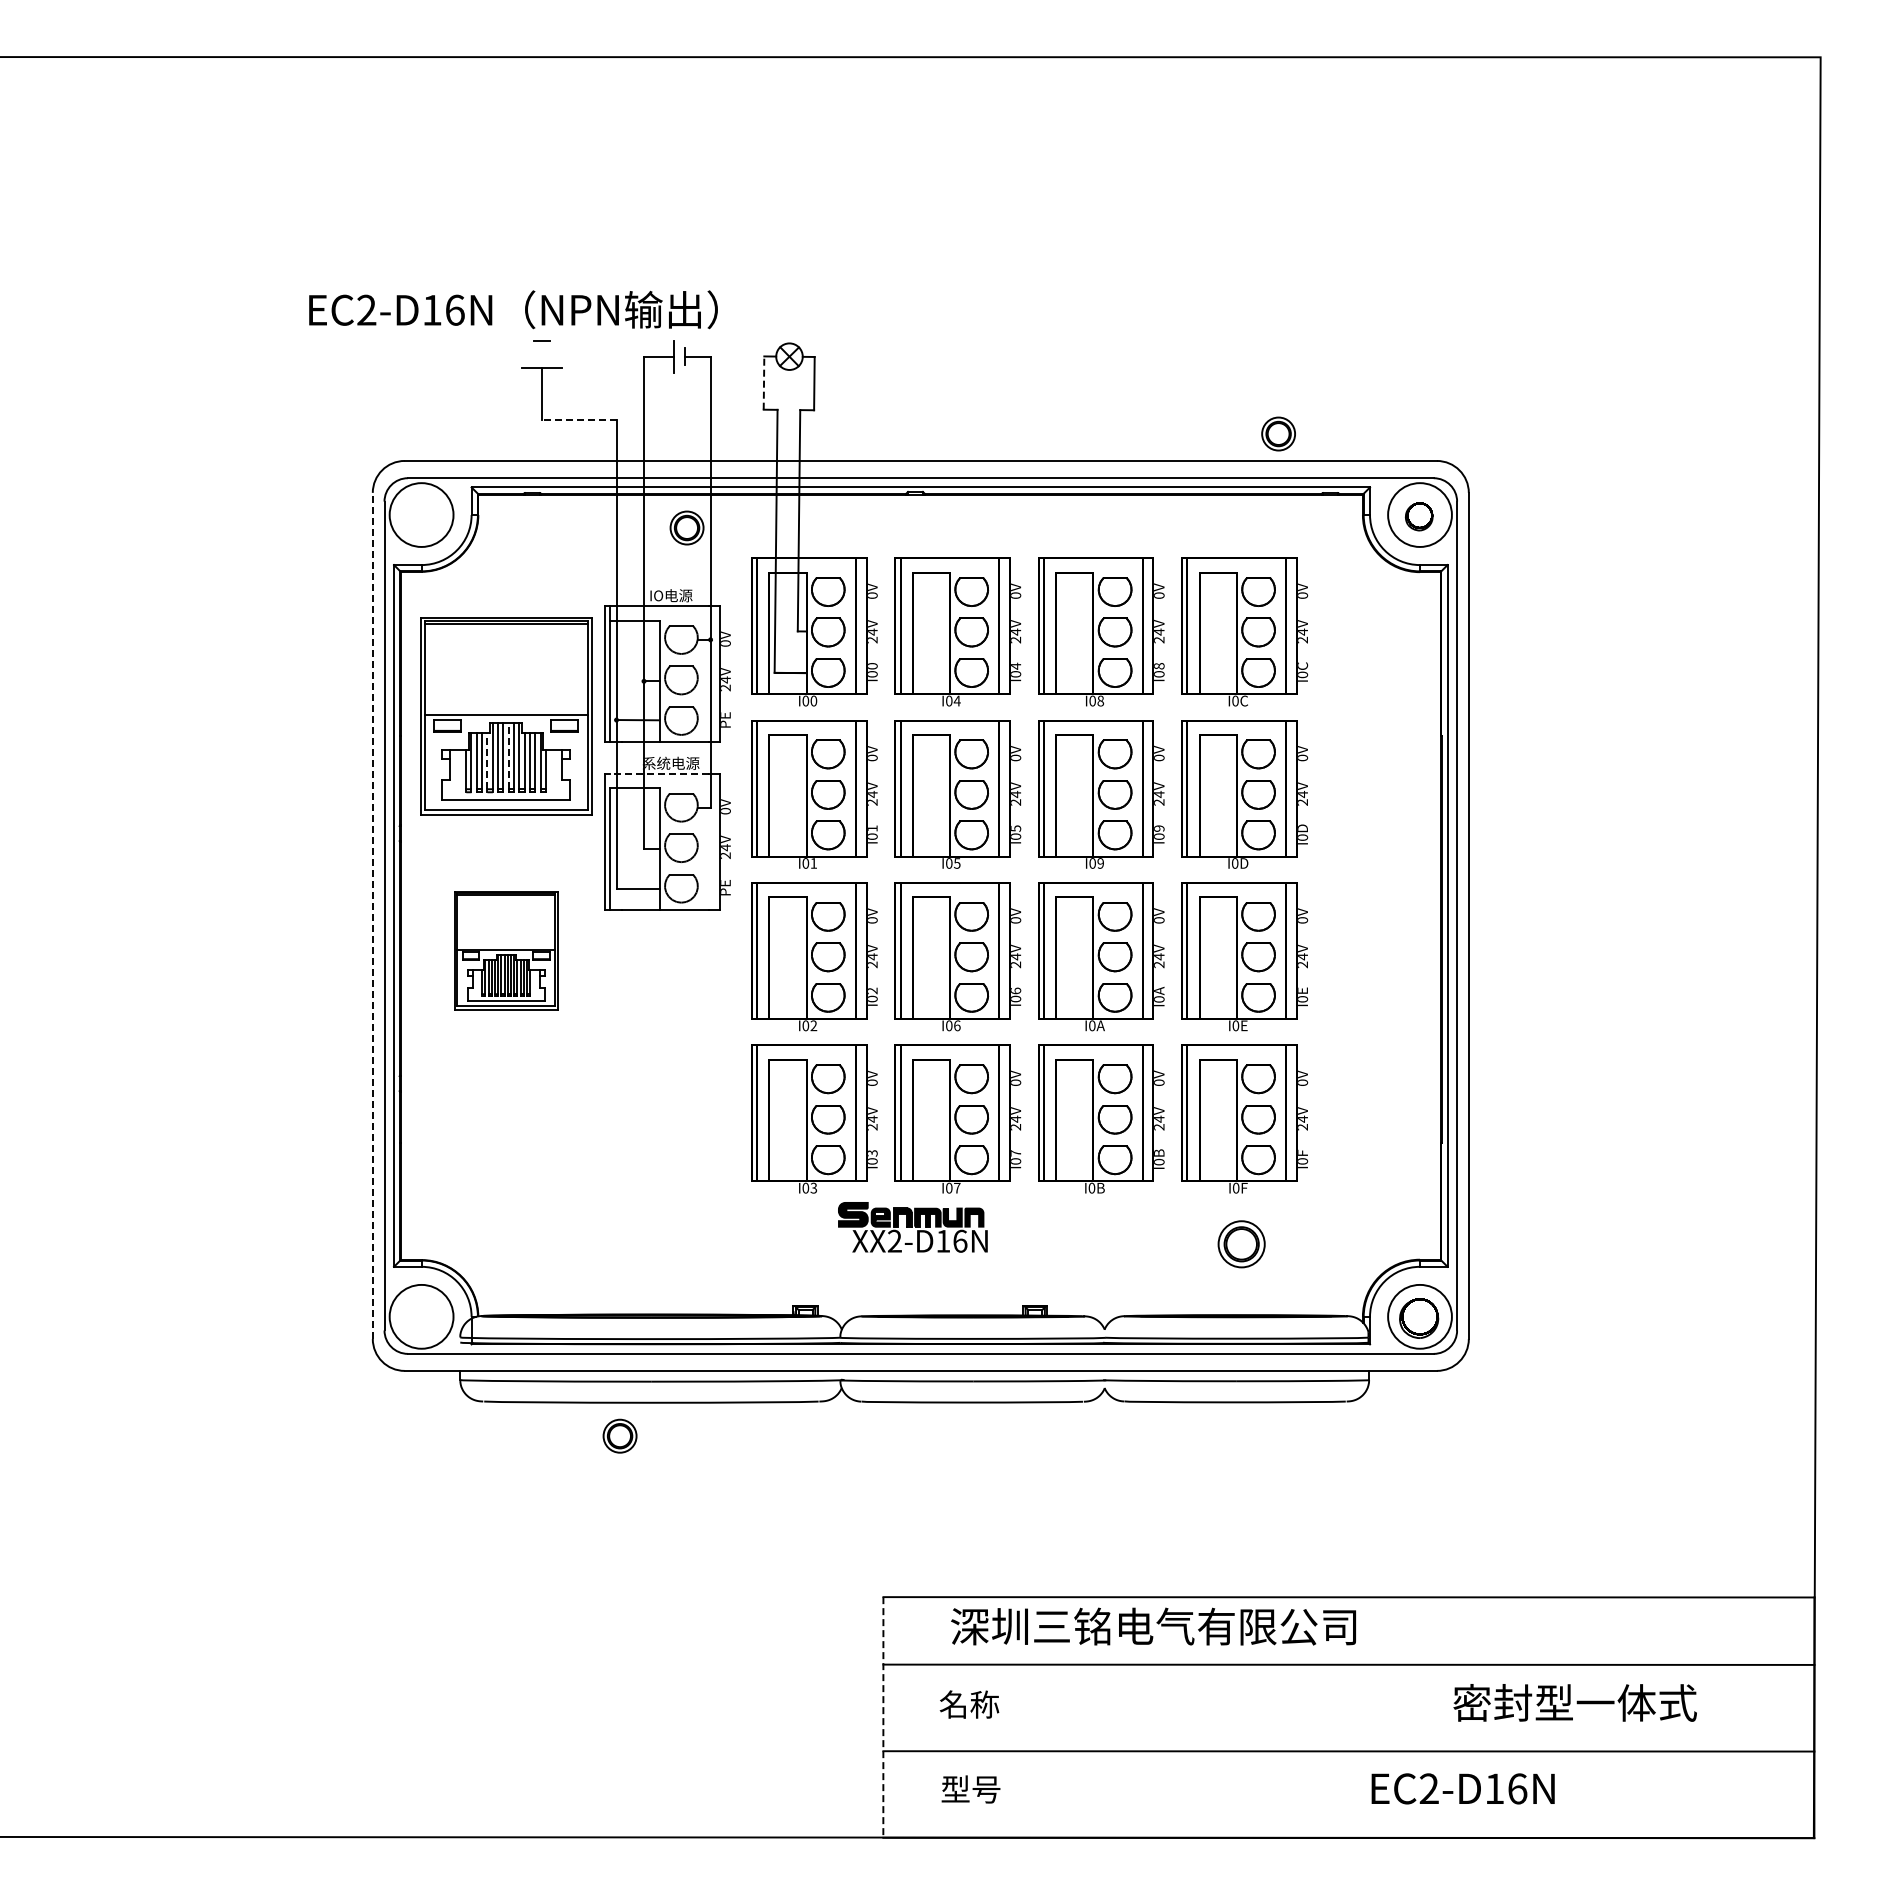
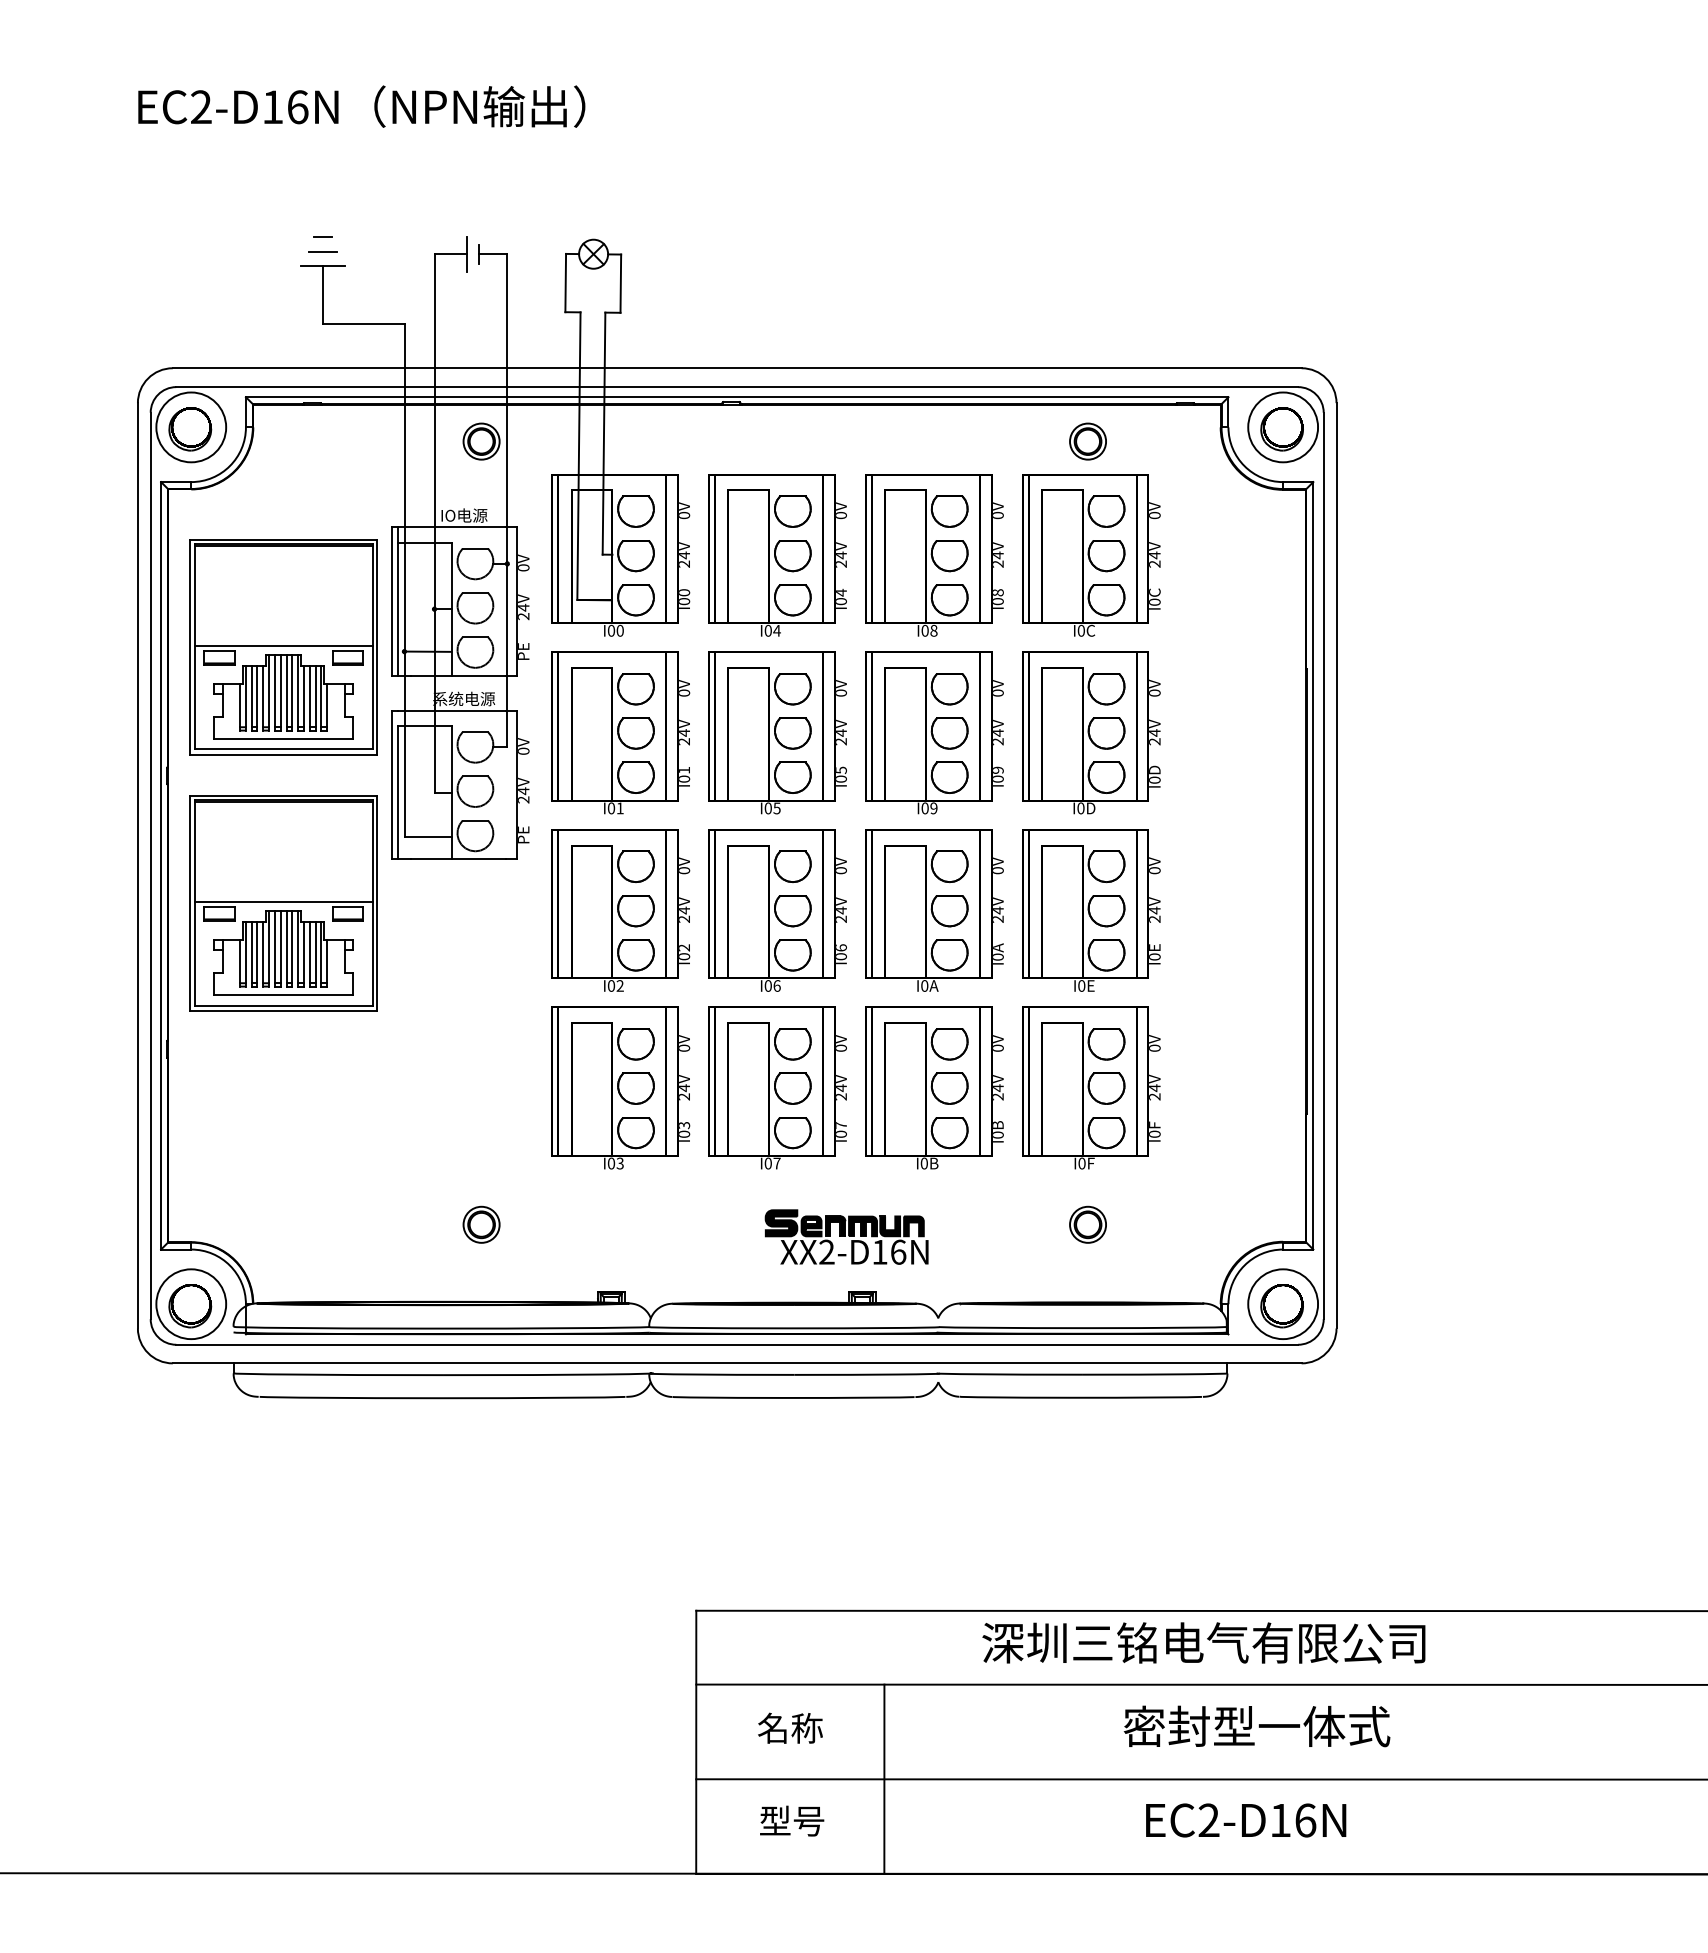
text: (513, 309) -> (361, 106), moved
line: (541, 354) -> (322, 251), added
line: (764, 383) -> (566, 283), dashed -> solid
line: (578, 420) -> (362, 324), dashed -> solid
part: (1278, 433) -> (1087, 441), moved
part: (420, 516) -> (190, 428), added
part: (1419, 516) -> (1282, 428), size x1.43
line: (508, 756) -> (286, 691), dashed -> solid
line: (487, 760) -> (263, 695), dashed -> solid
line: (659, 773) -> (451, 710), dashed -> solid
line: (372, 915) -> (137, 865), dashed -> solid
part: (506, 950) -> (284, 903), size x1.67
part: (912, 1227) -> (846, 1237), moved
part: (1241, 1243) -> (1087, 1224), size x0.71
part: (420, 1318) -> (190, 1306), added
part: (619, 1435) -> (480, 1224), moved
text: (1153, 1626) -> (1203, 1642), moved
text: (1574, 1702) -> (1256, 1725), moved
line: (883, 1717) -> (696, 1742), dashed -> solid
line: (1055, 1750) -> (884, 1778), added
text: (1462, 1788) -> (1245, 1820), moved

